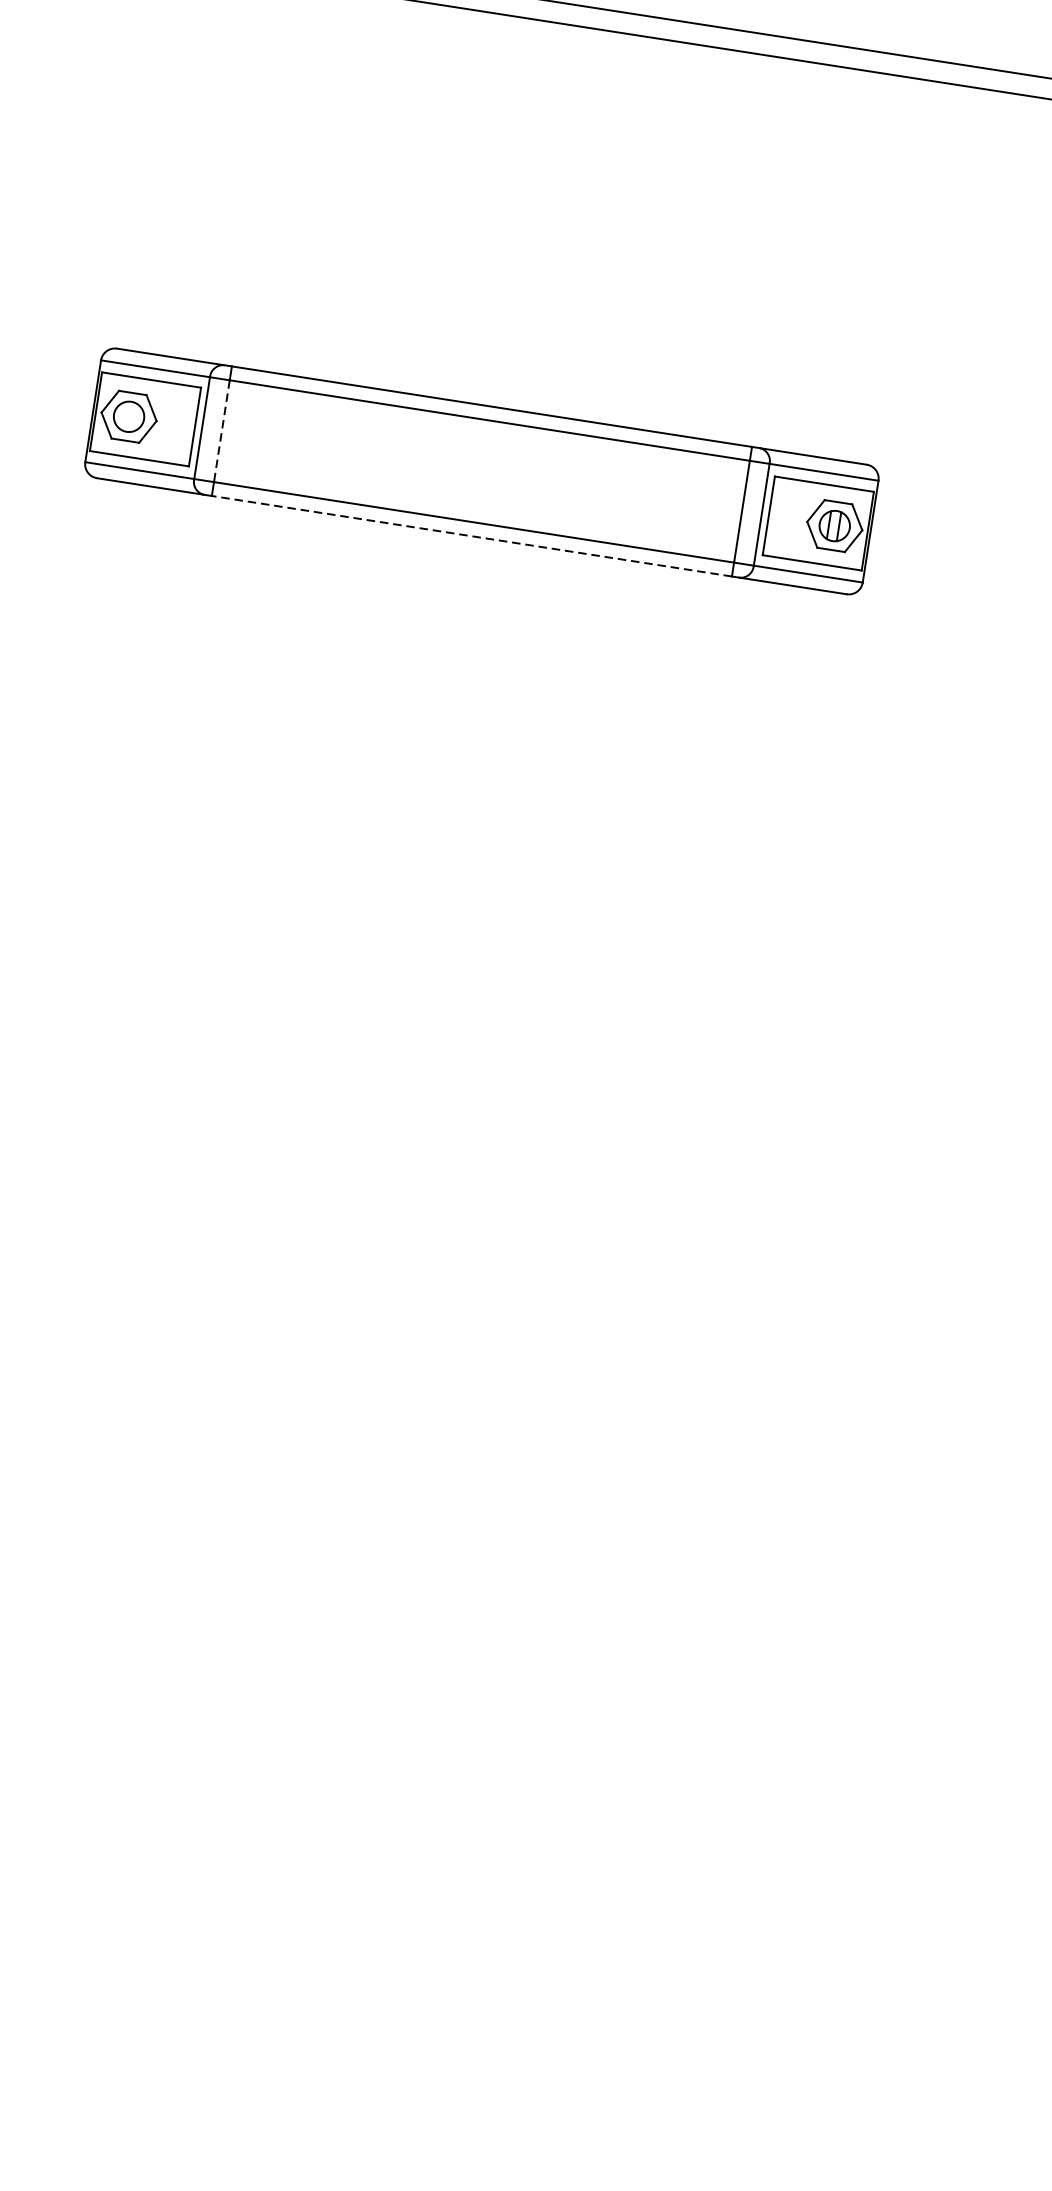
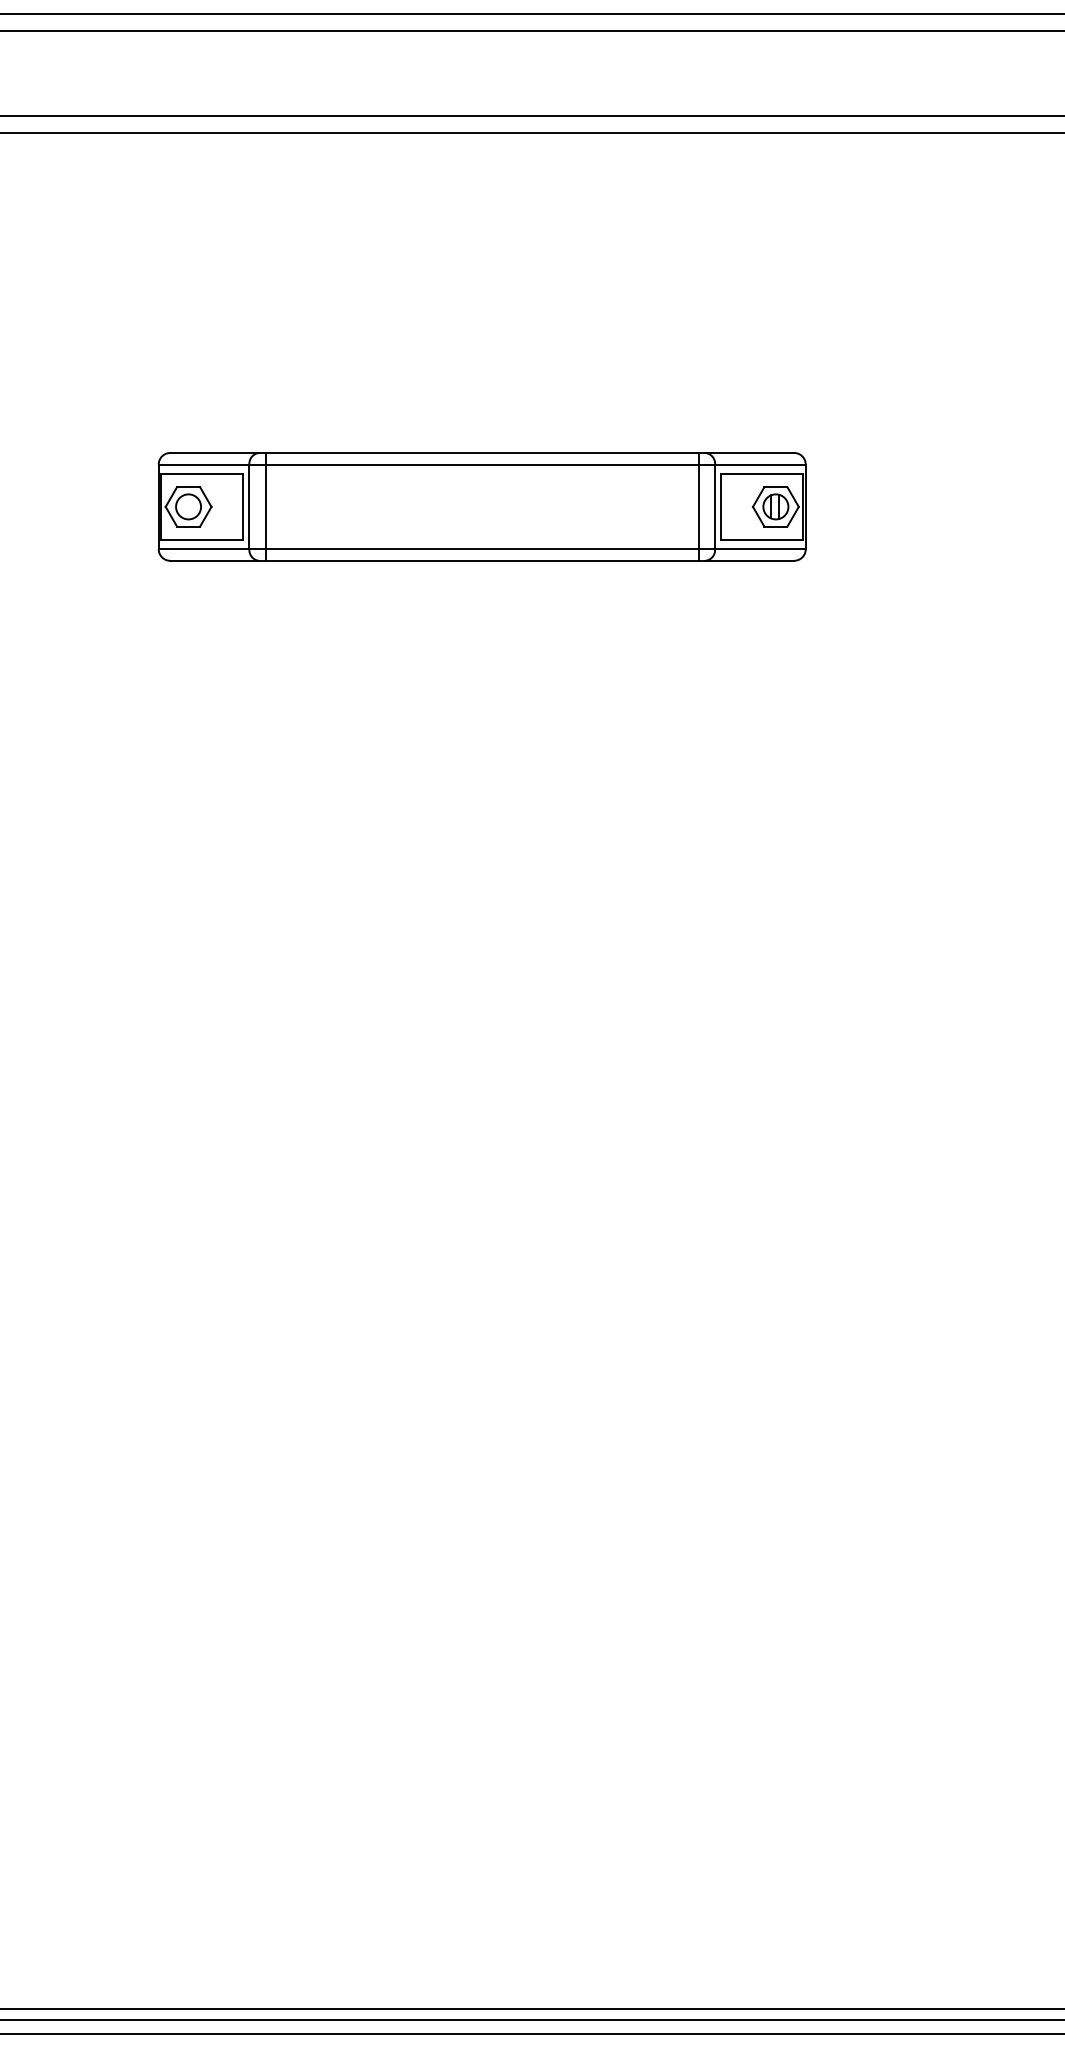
line: (221, 431) -> (265, 507), dashed -> solid
line: (471, 535) -> (481, 560), dashed -> solid

